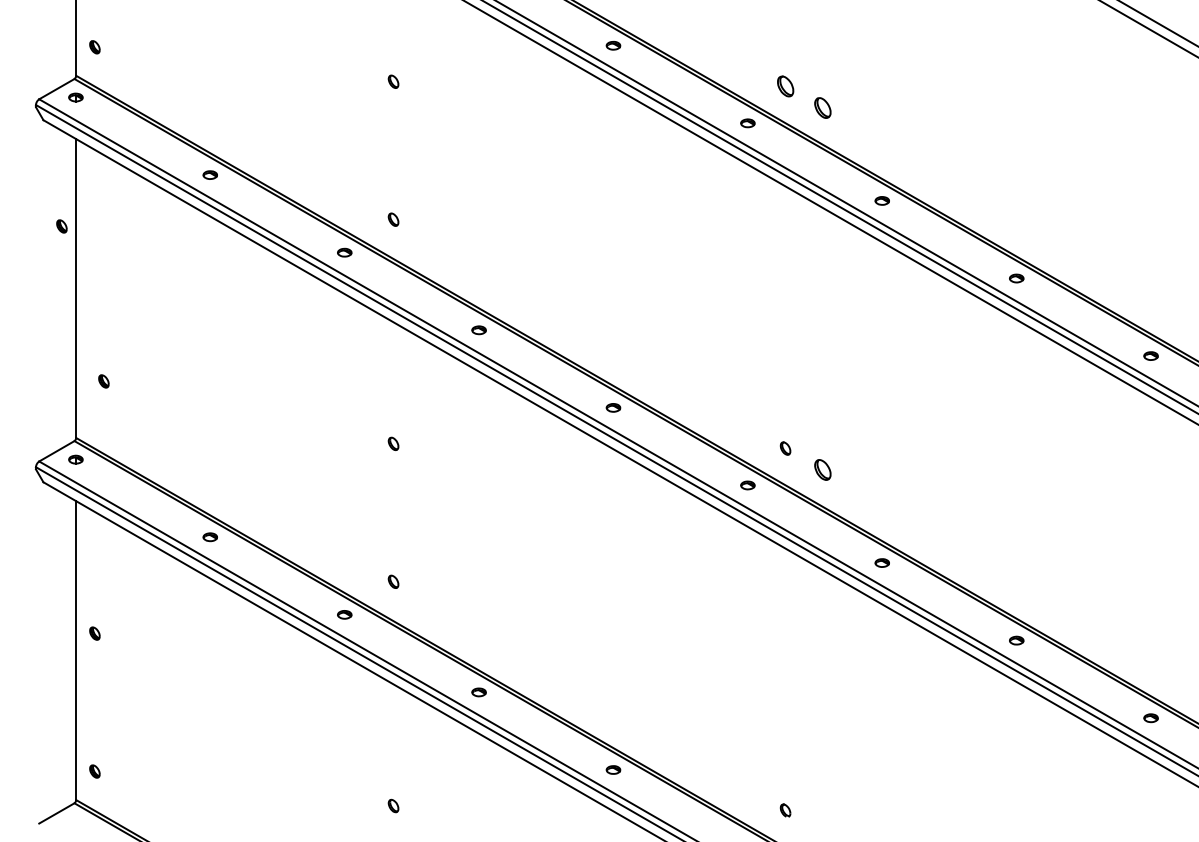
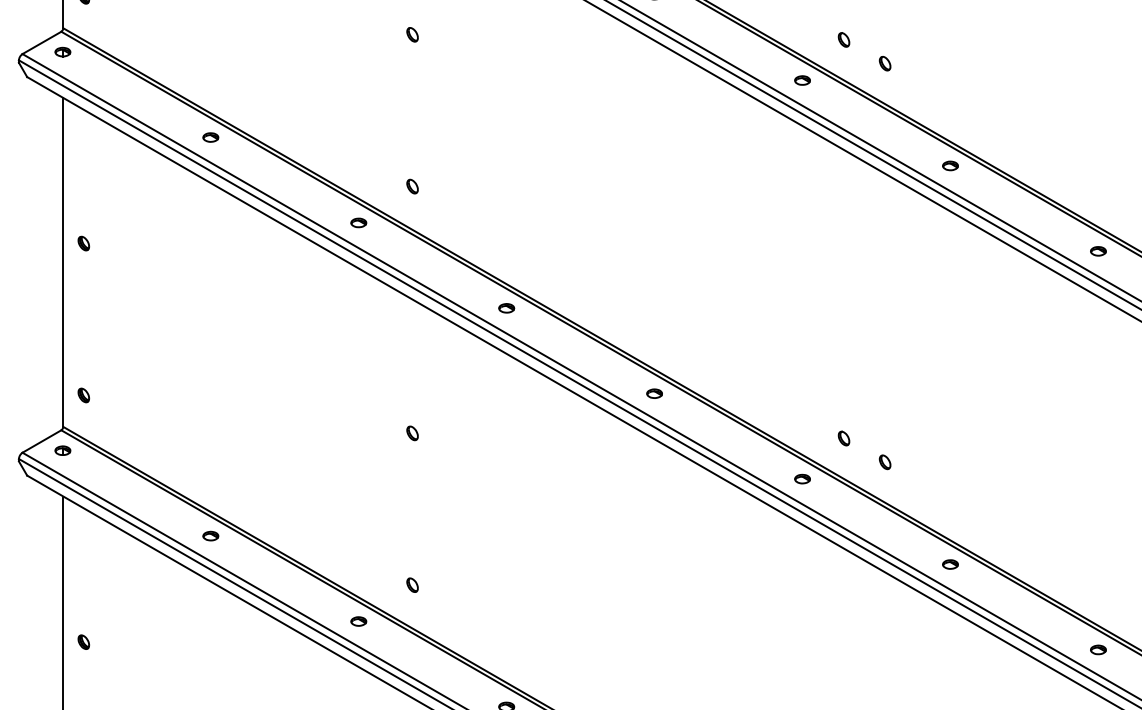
part: (785, 86) -> (843, 39), size x0.62
part: (822, 107) -> (884, 63), size x0.62
part: (61, 226) -> (83, 243), moved
part: (103, 381) -> (83, 395), moved
part: (822, 470) -> (884, 462), size x0.62

